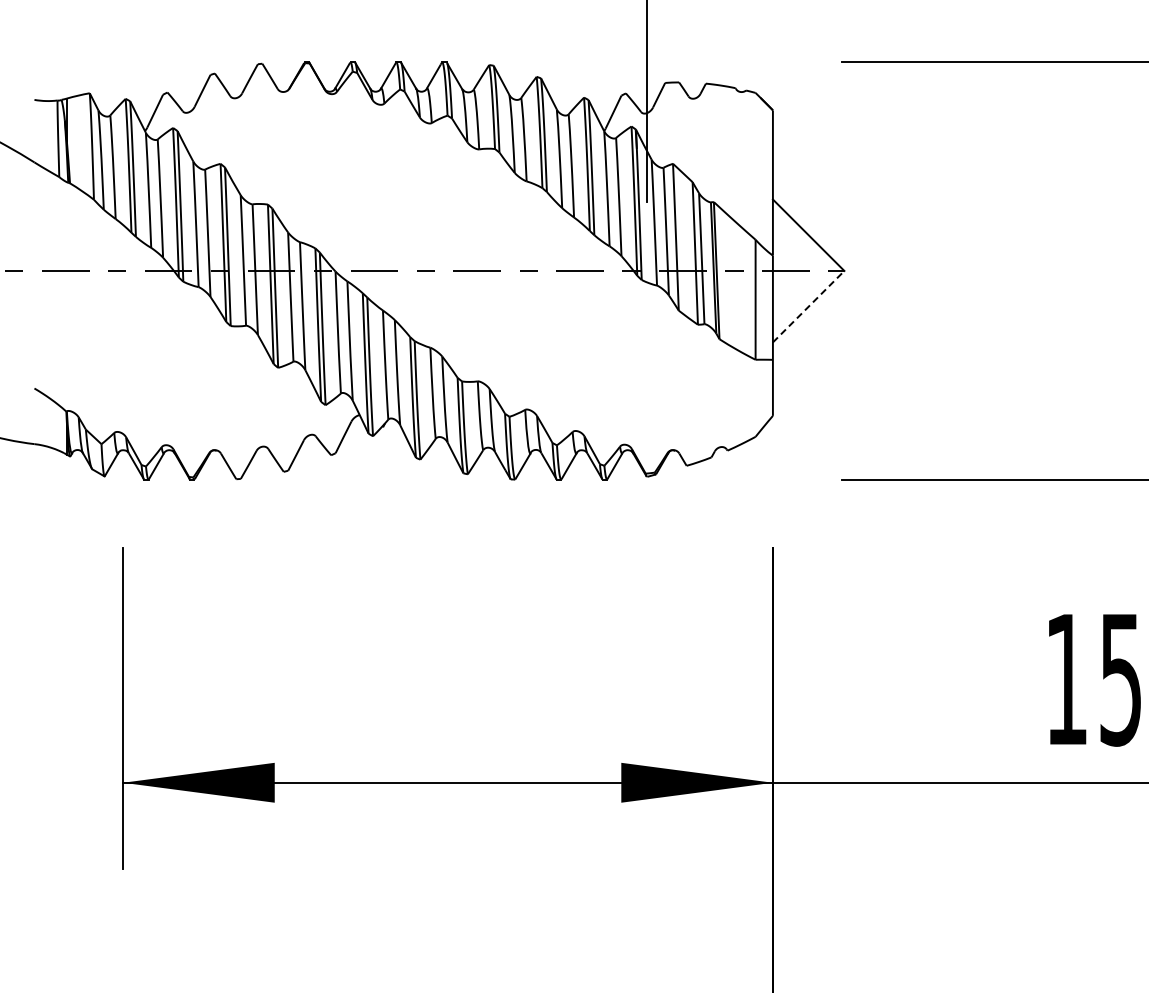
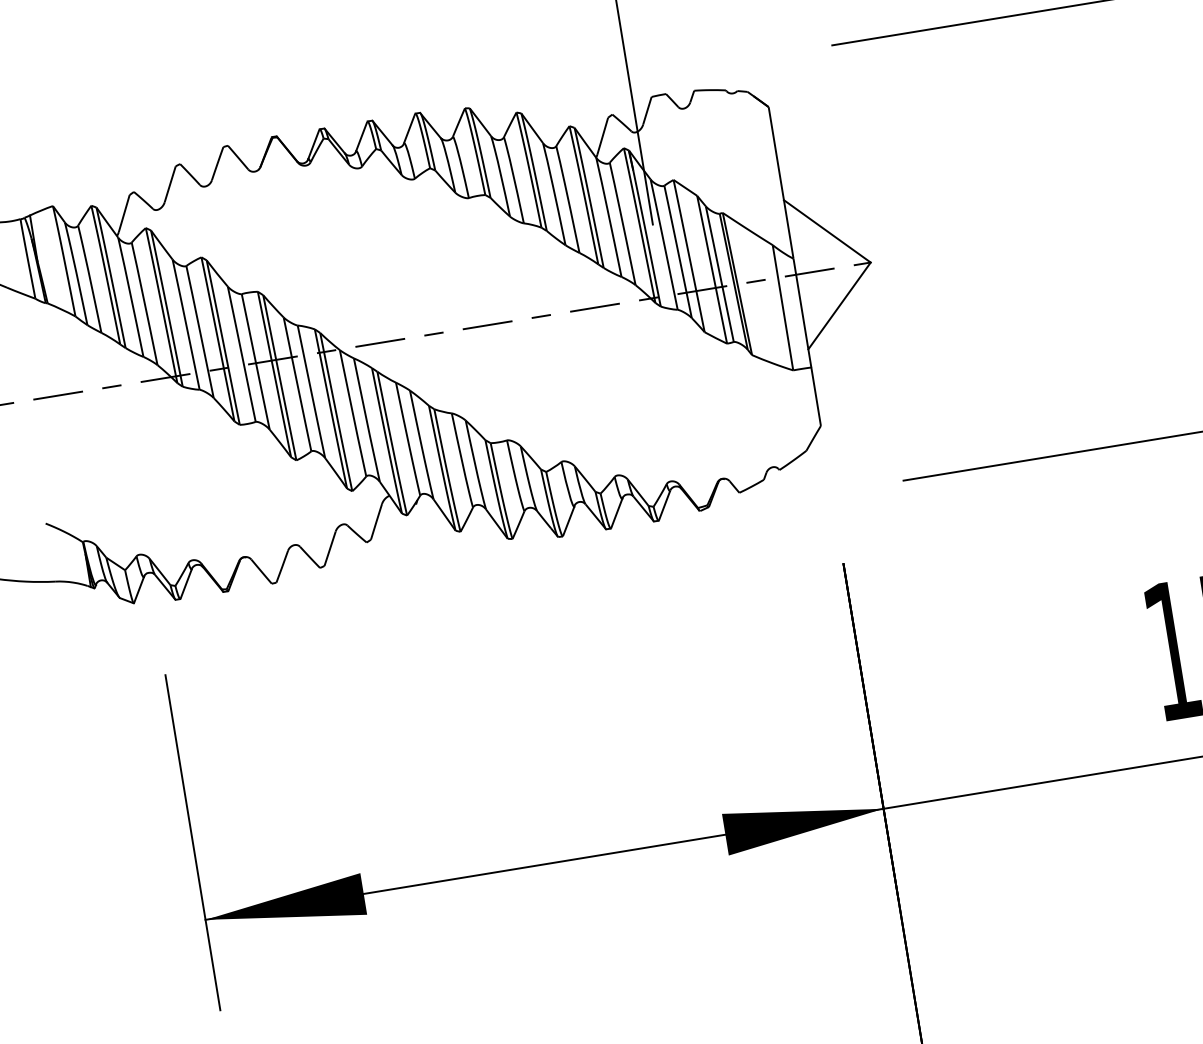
line: (808, 306) -> (839, 305), dashed -> solid

